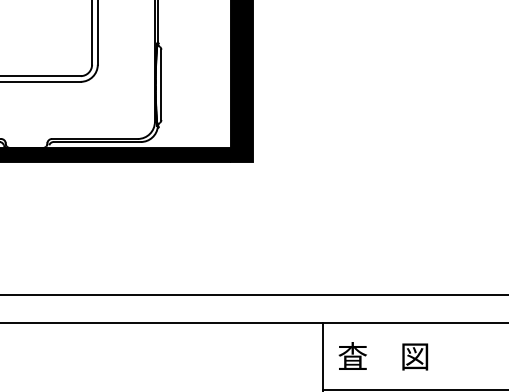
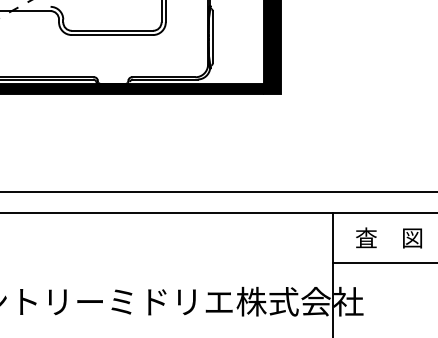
text: (382, 355) -> (388, 237), moved

